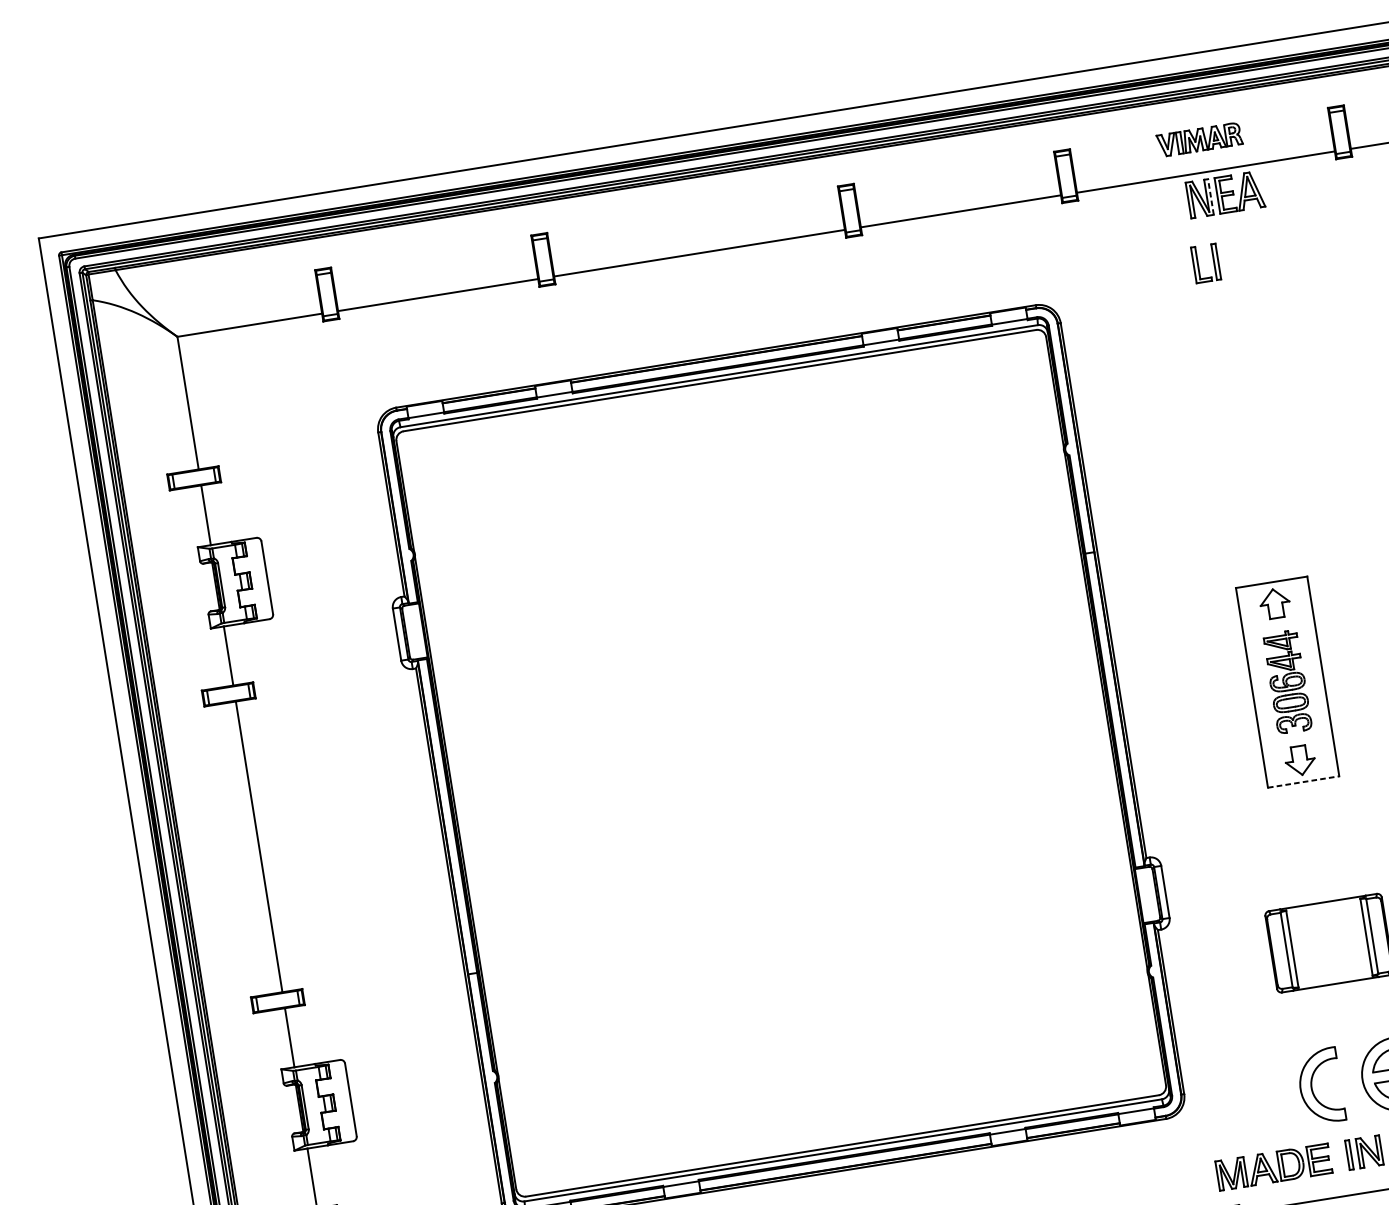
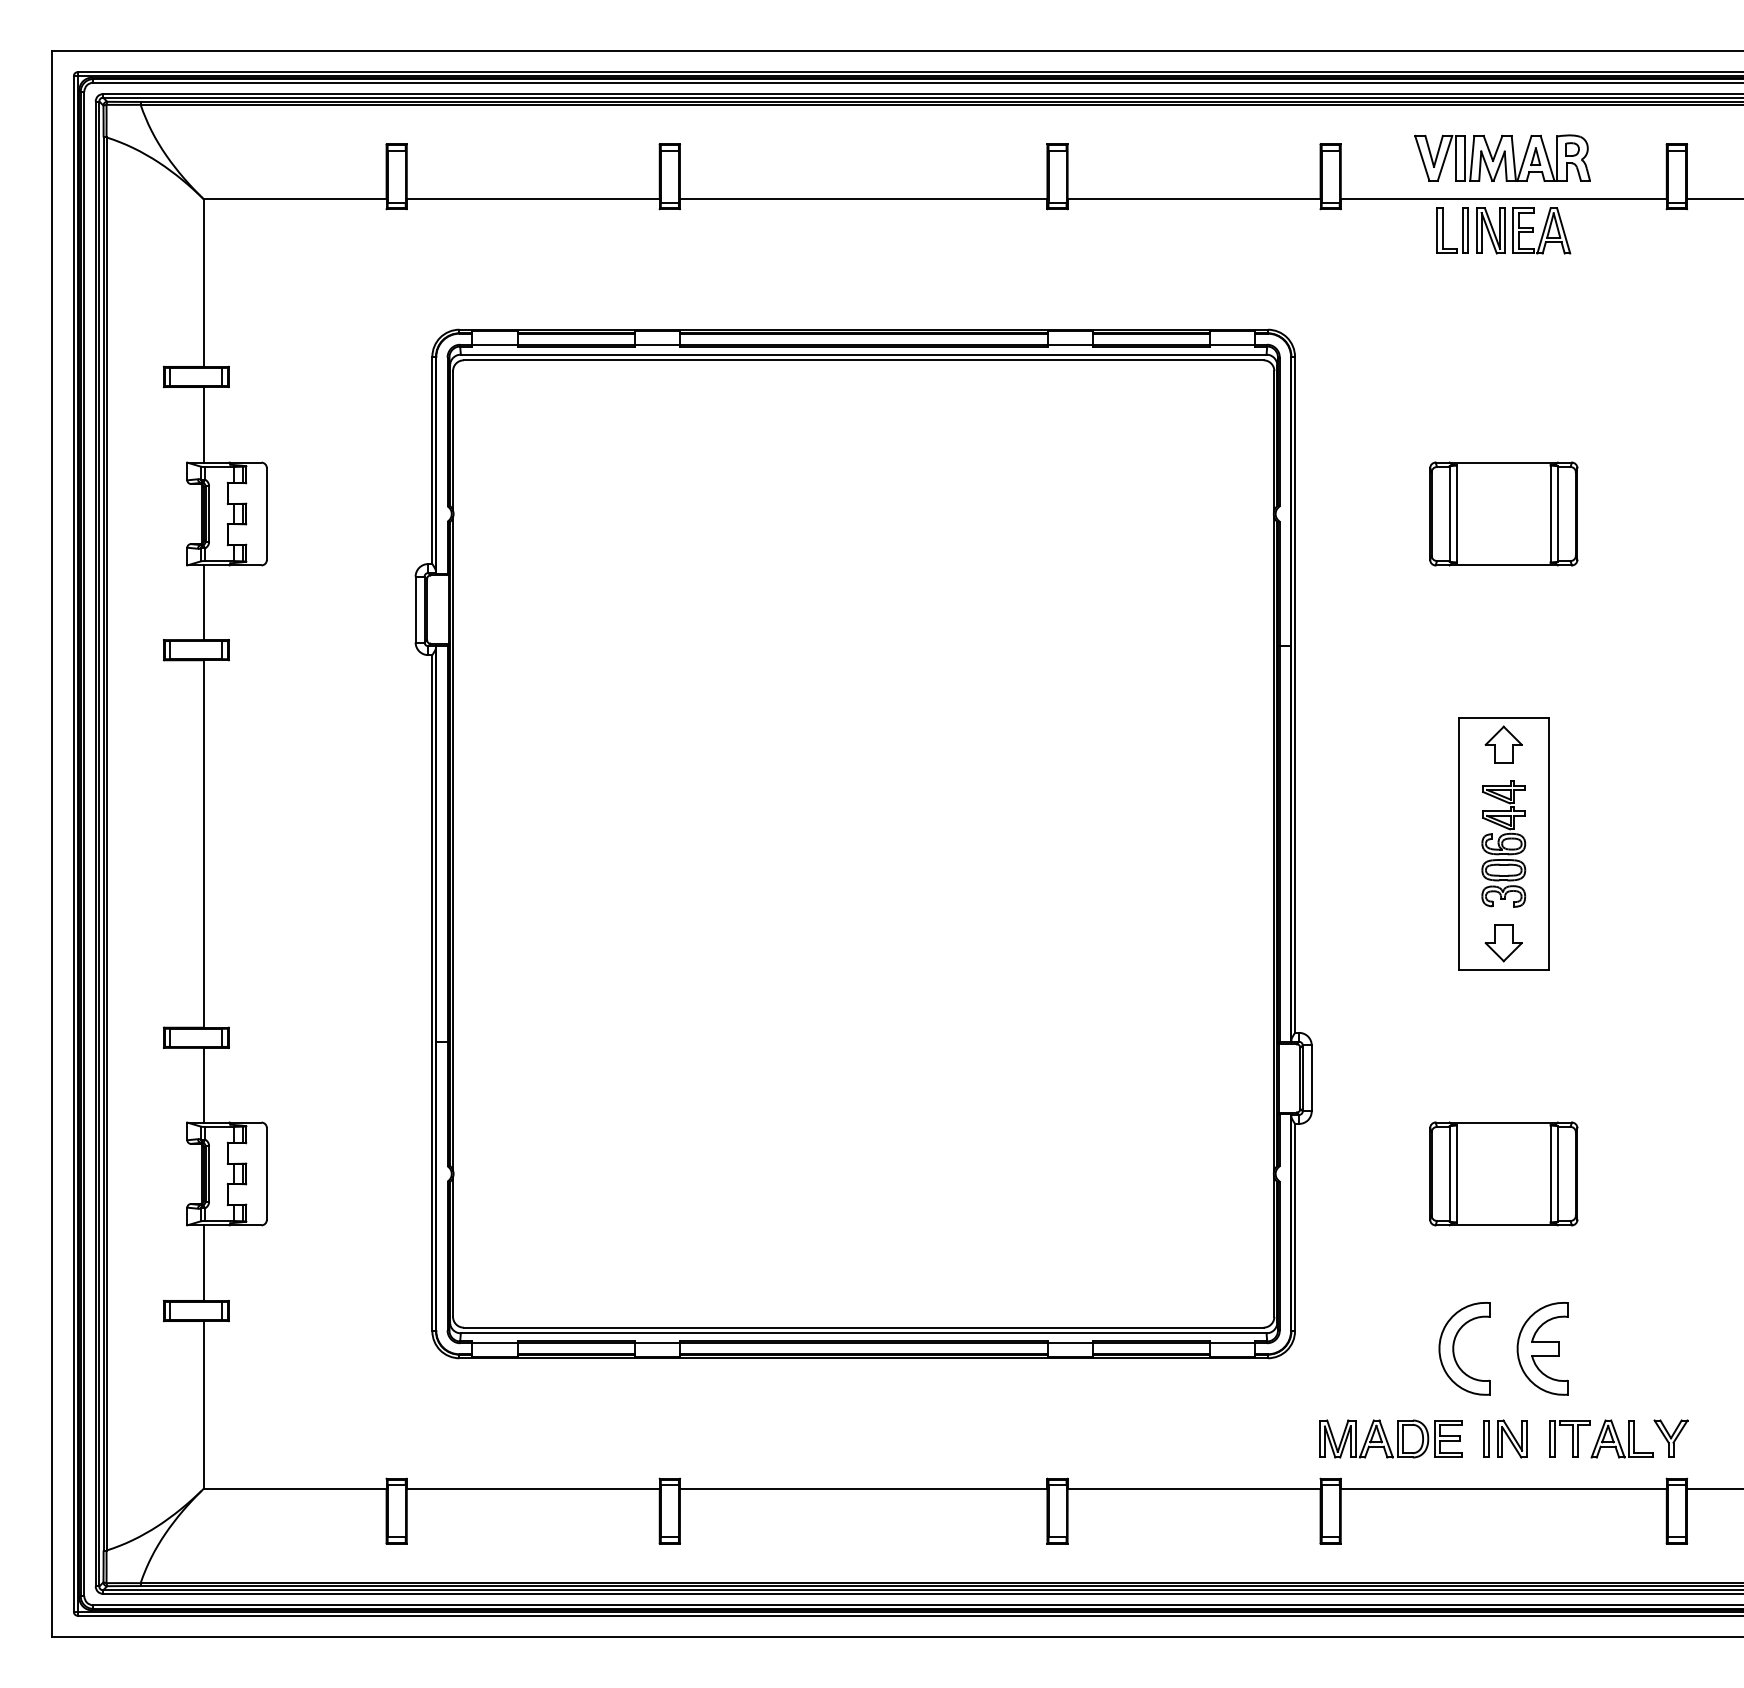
part: (1199, 139) -> (1502, 157), size x1.67
line: (1211, 196) -> (1505, 230), dashed -> solid
part: (1198, 264) -> (1443, 230), moved
part: (1245, 420) -> (1503, 513), added
line: (1304, 782) -> (1504, 970), dashed -> solid

